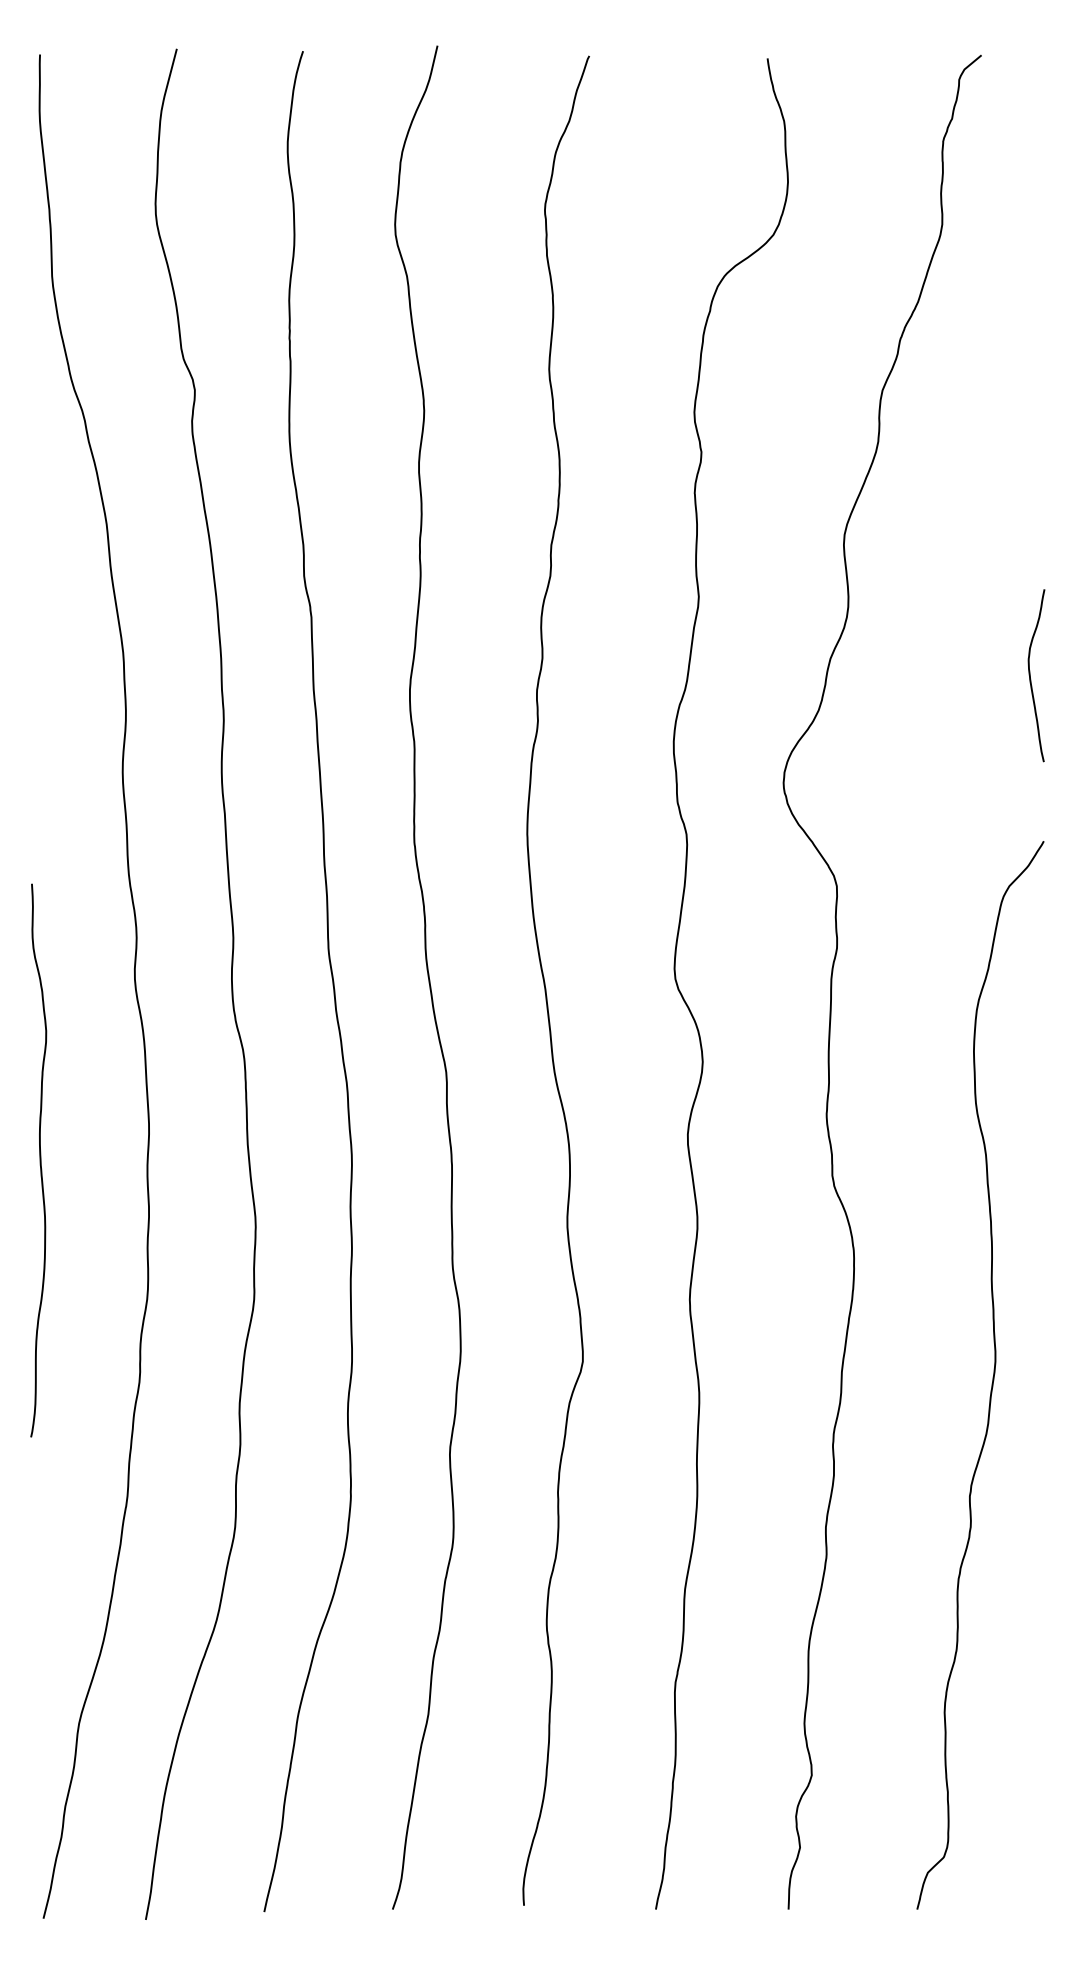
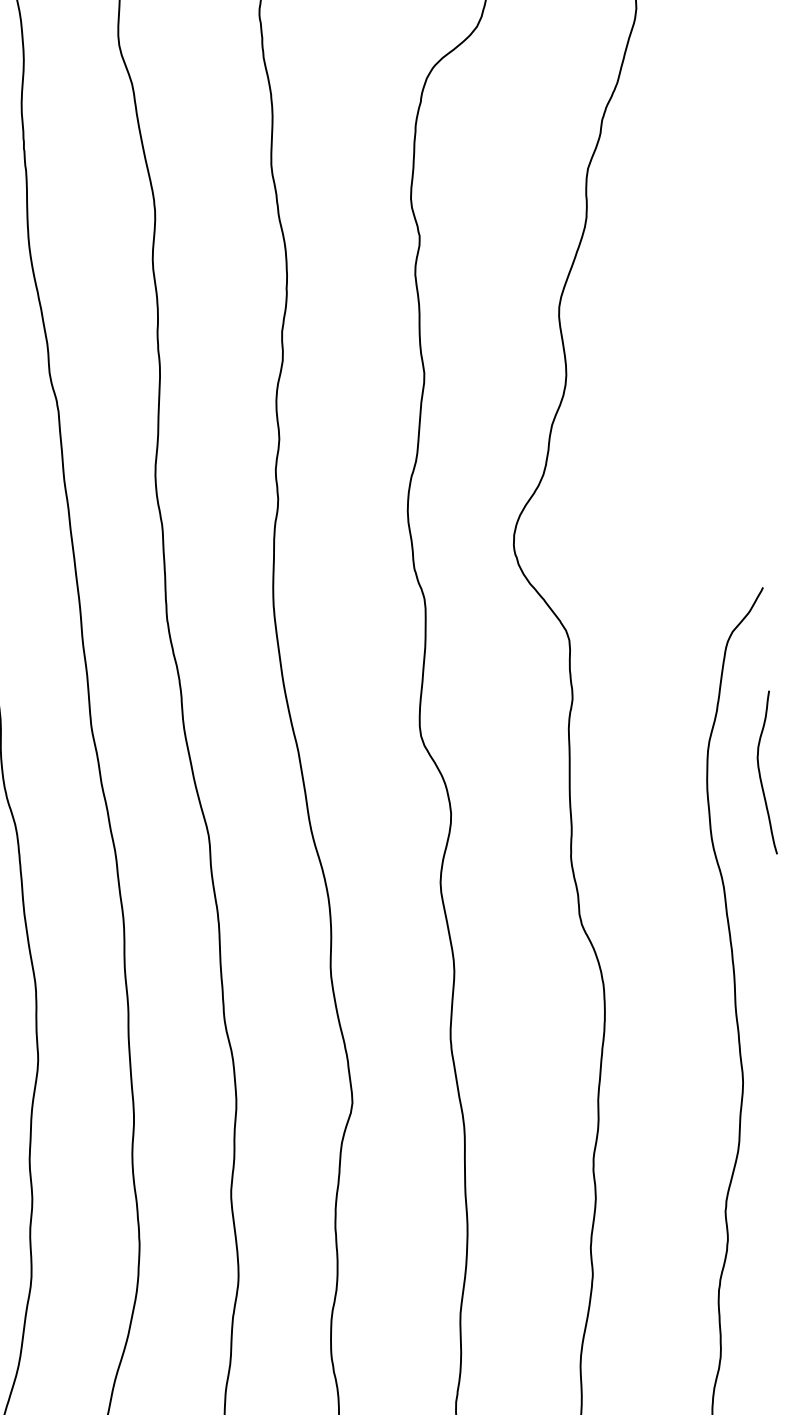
curve: (1030, 675) -> (760, 772), moved

